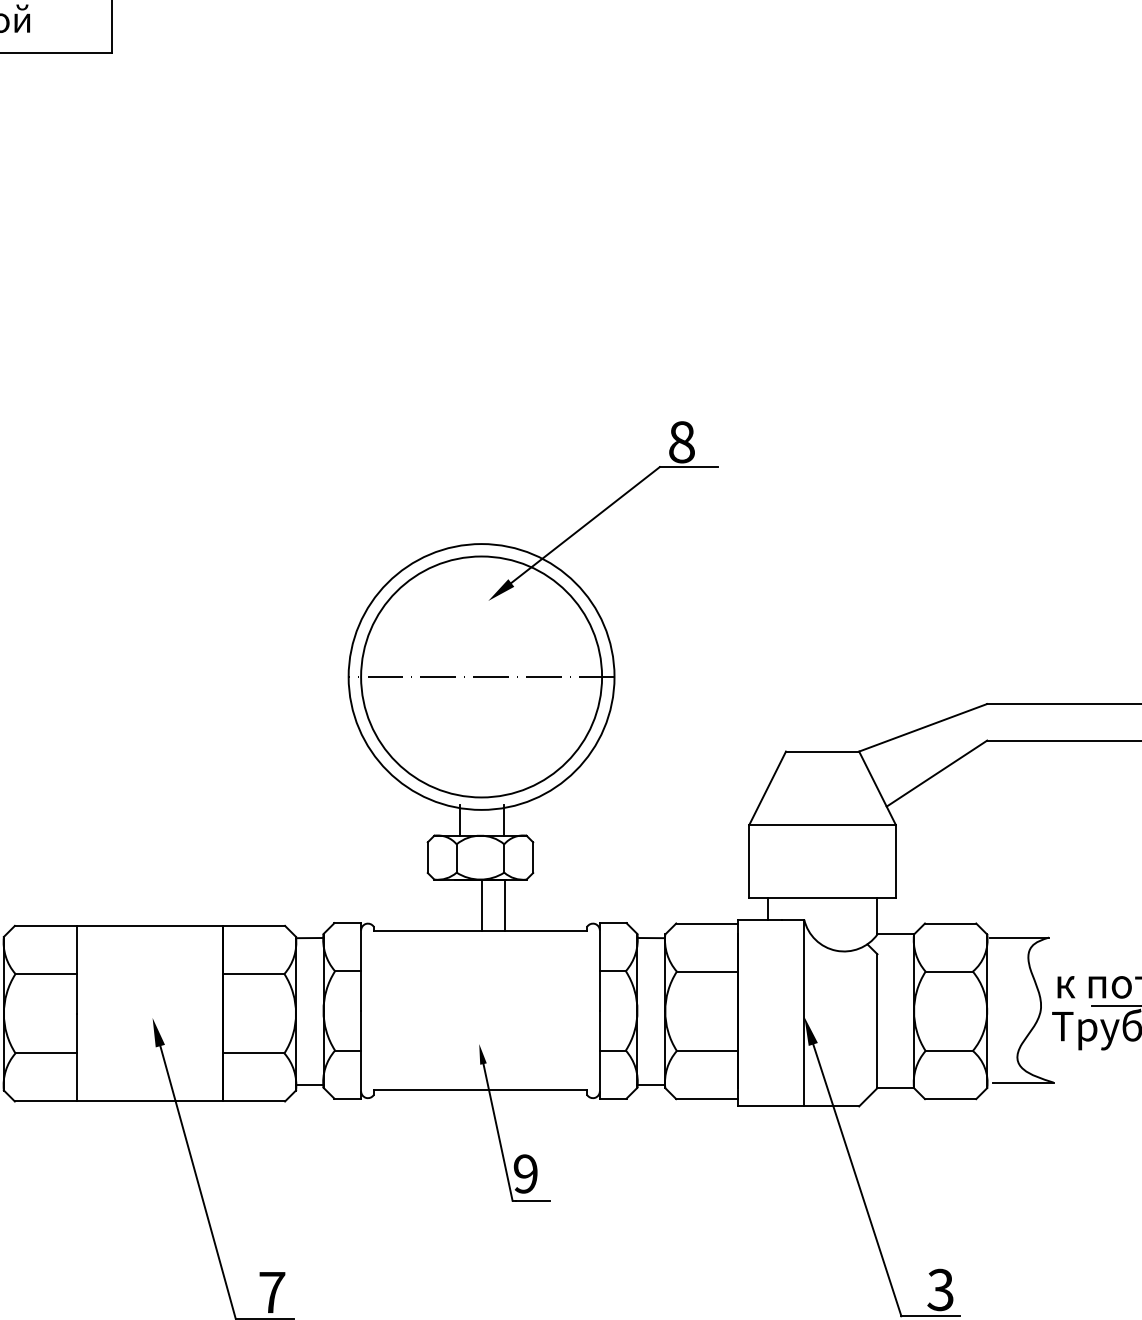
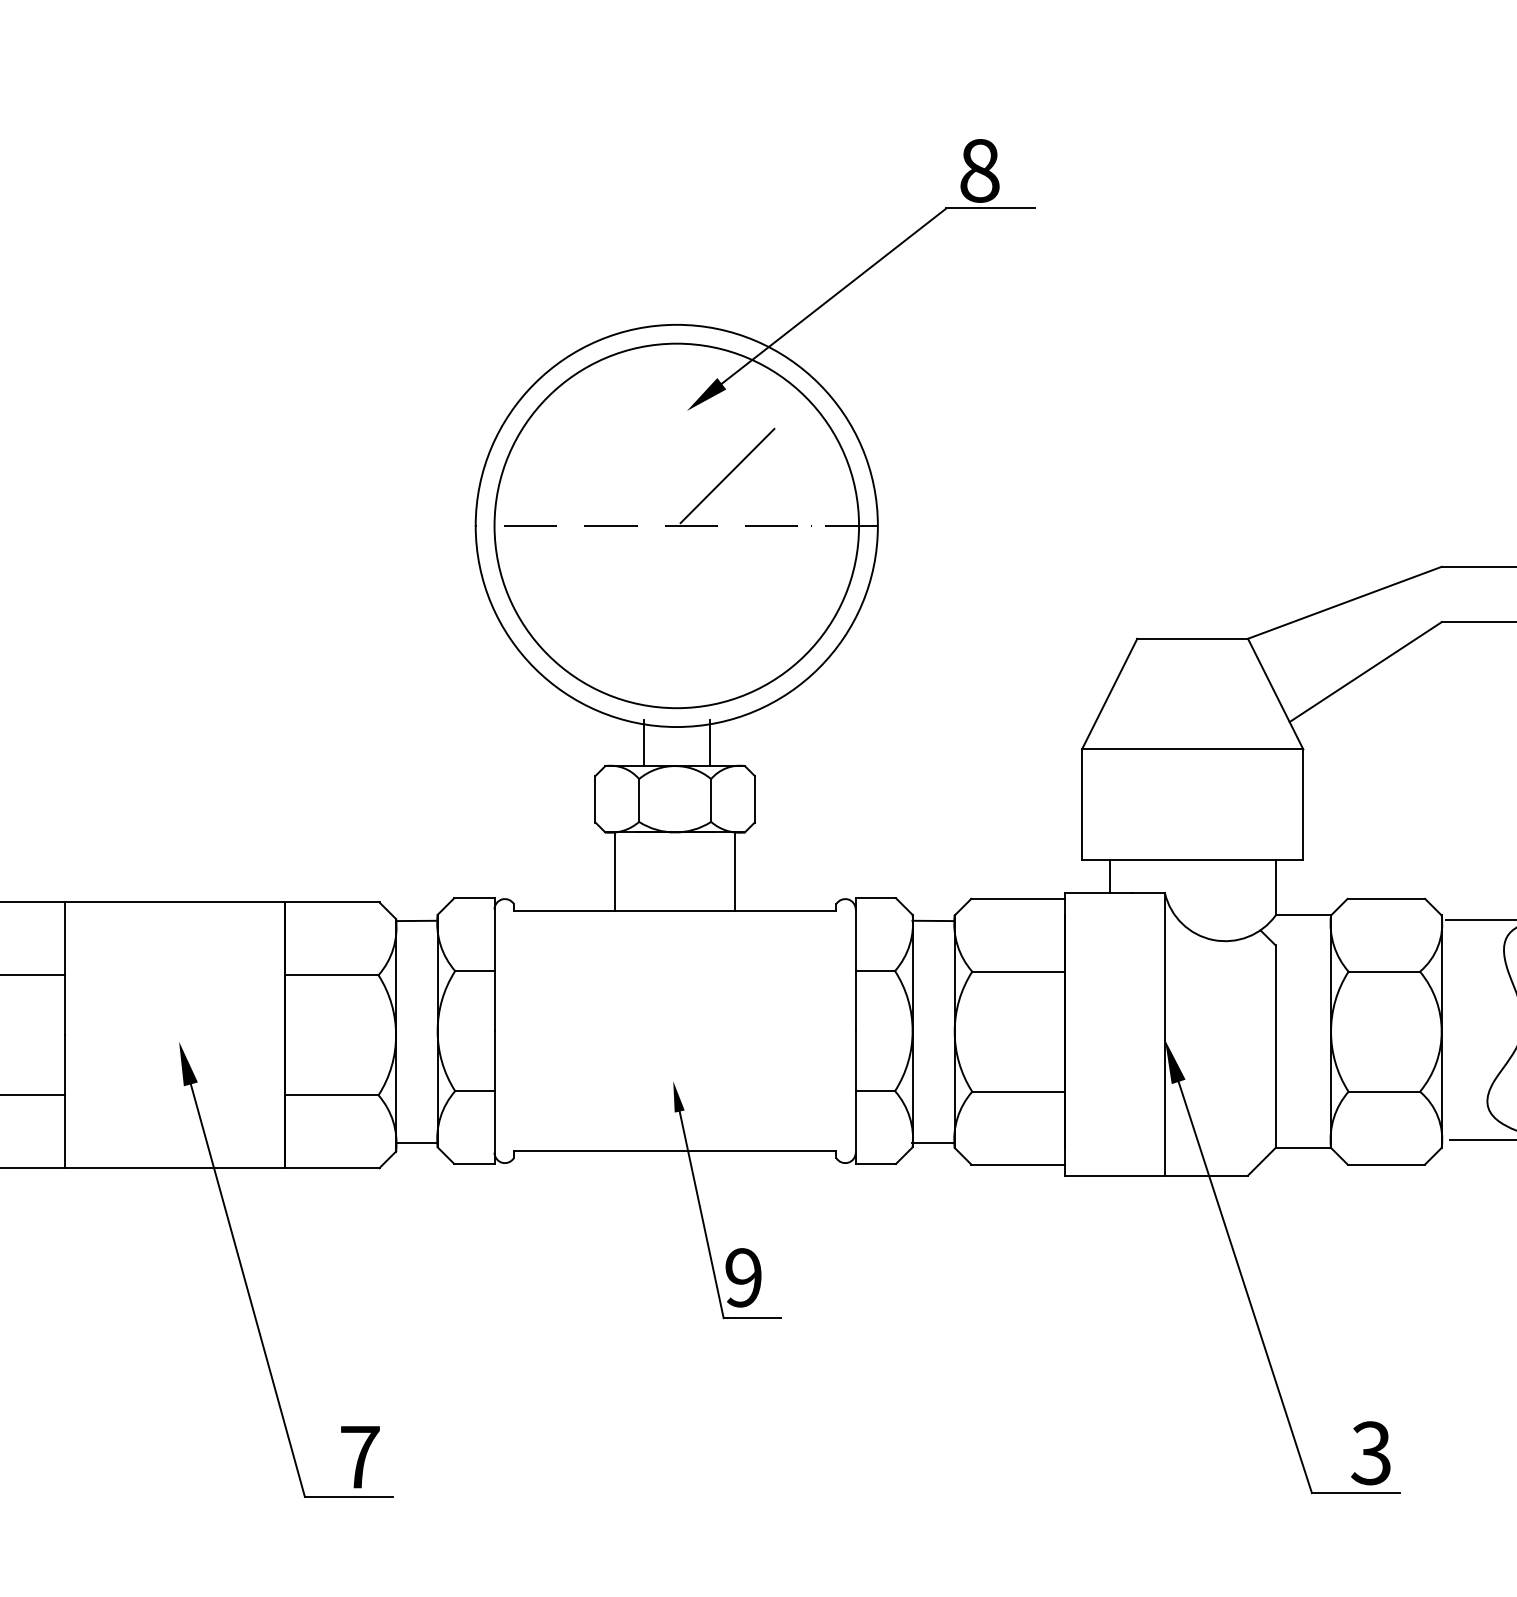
line: (515, 643) -> (728, 475), added
line: (482, 905) -> (735, 871), moved
line: (504, 905) -> (614, 871), moved

